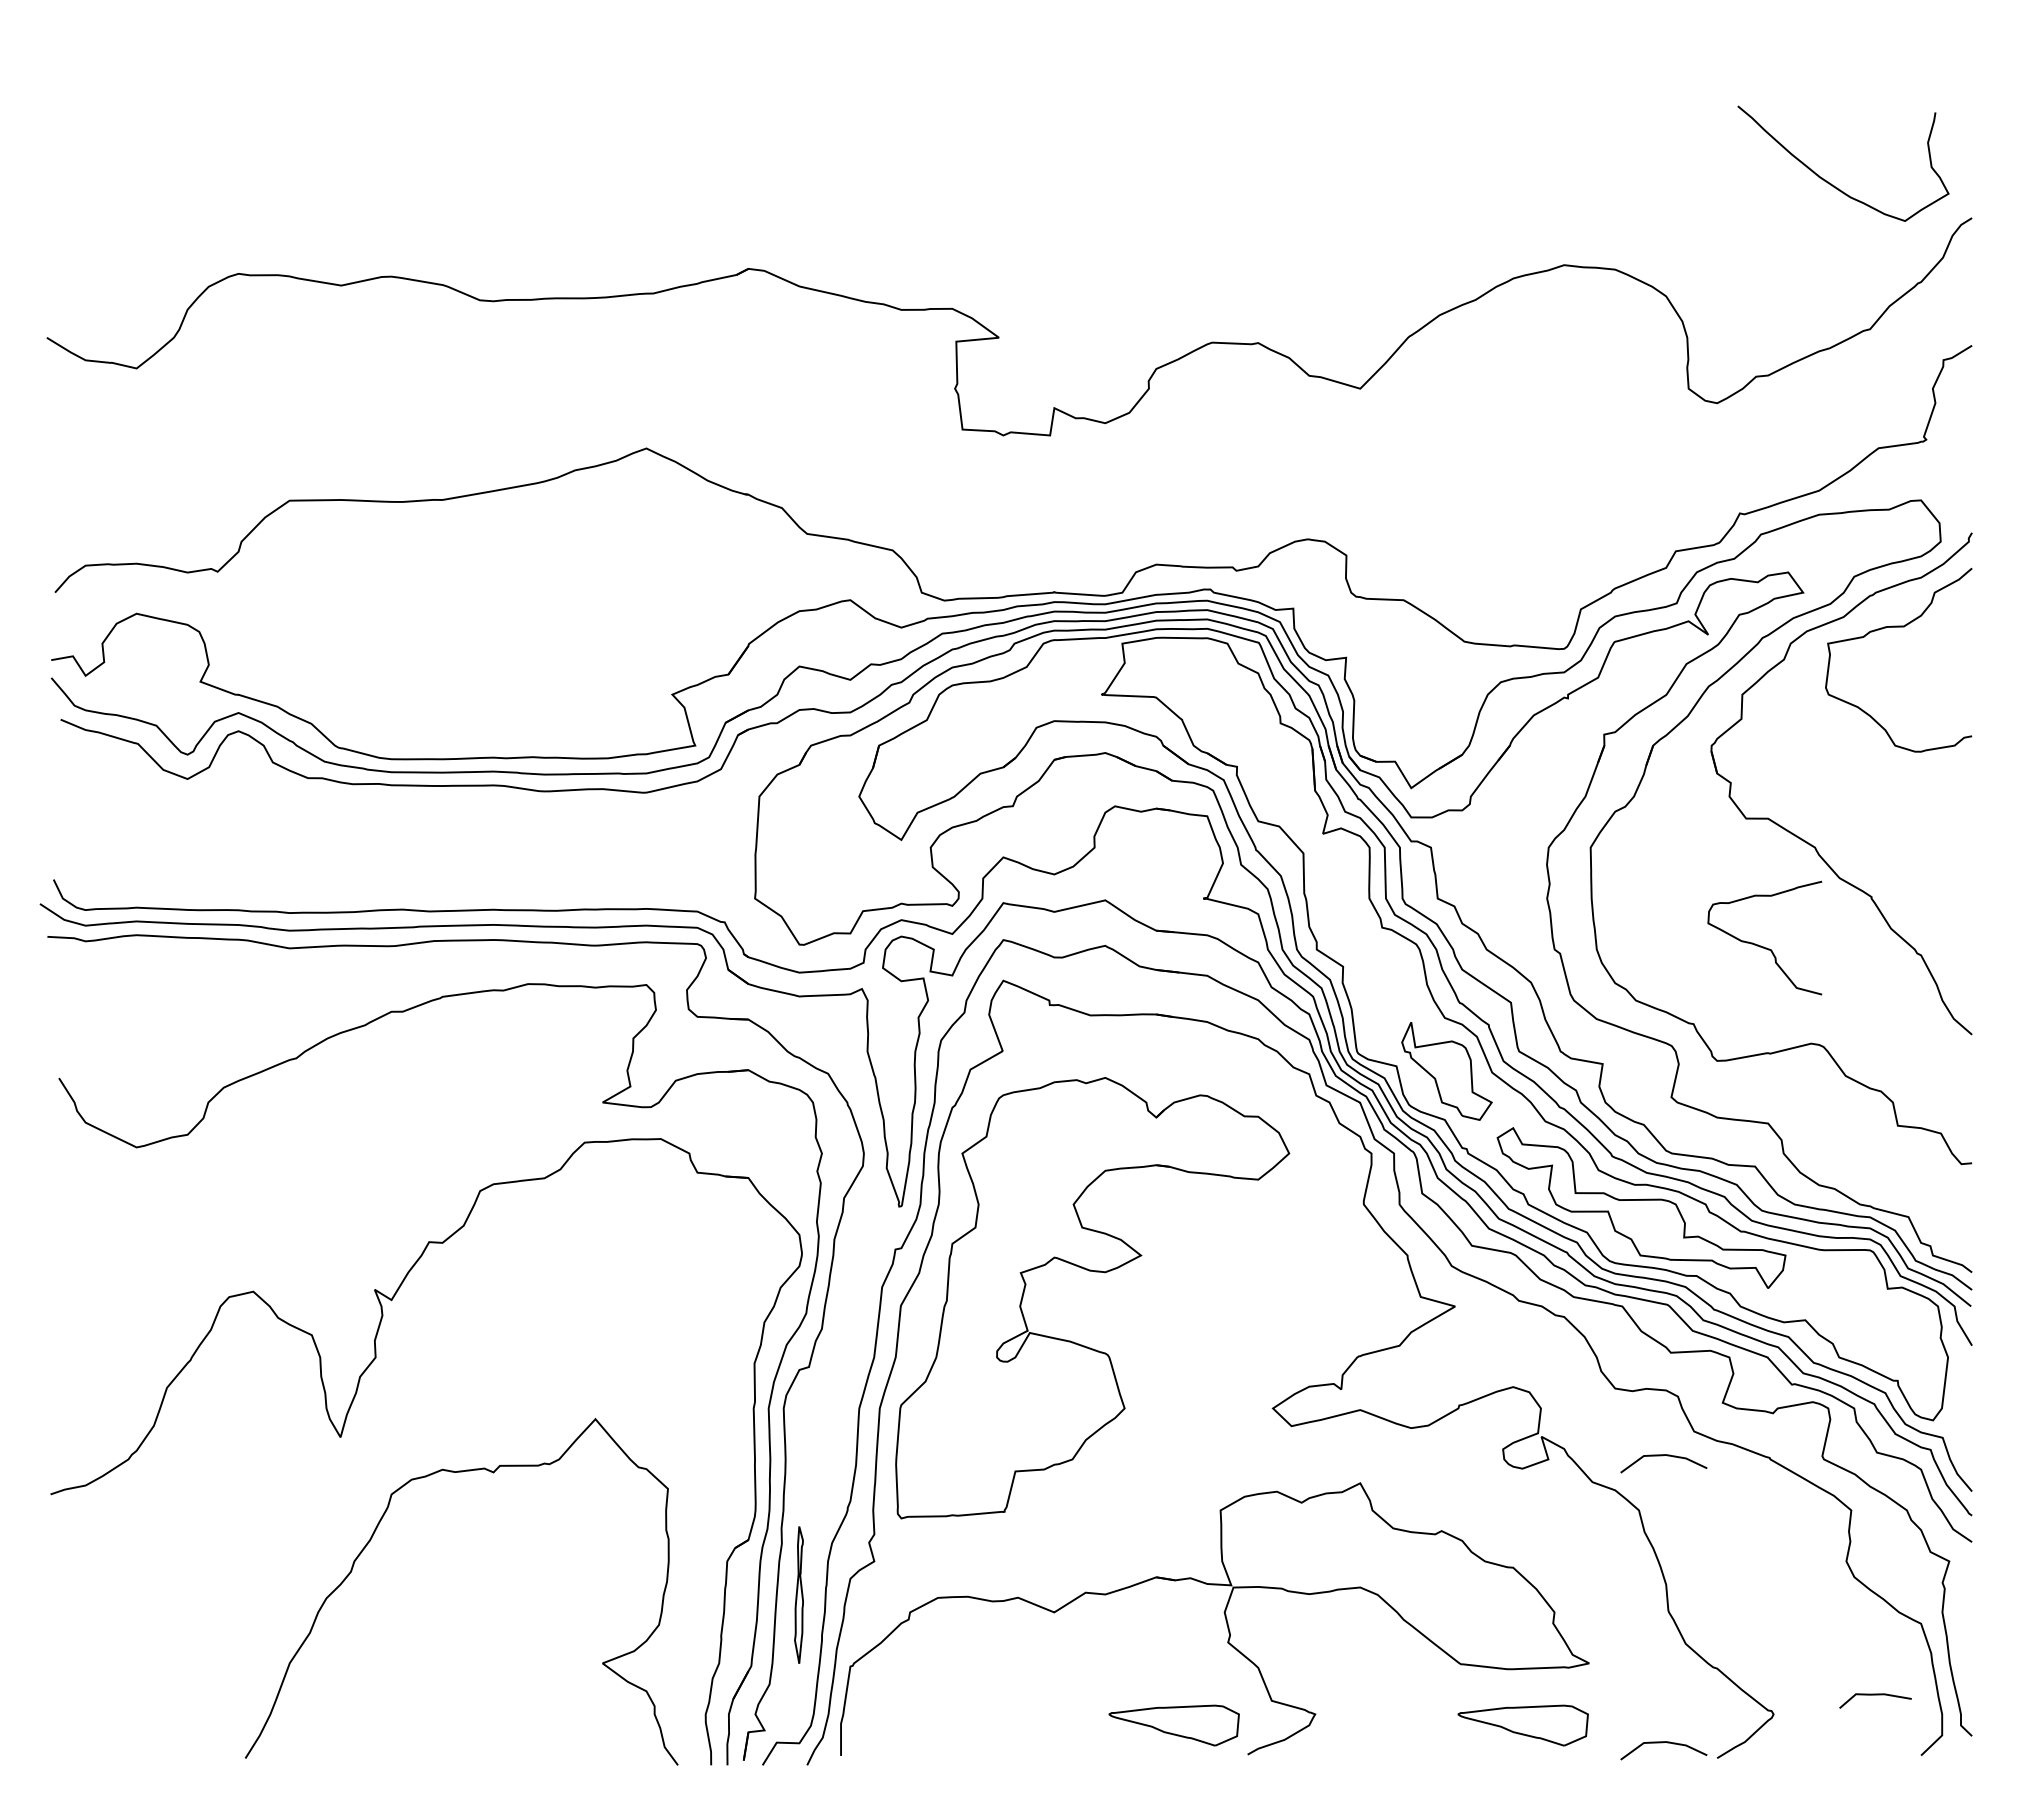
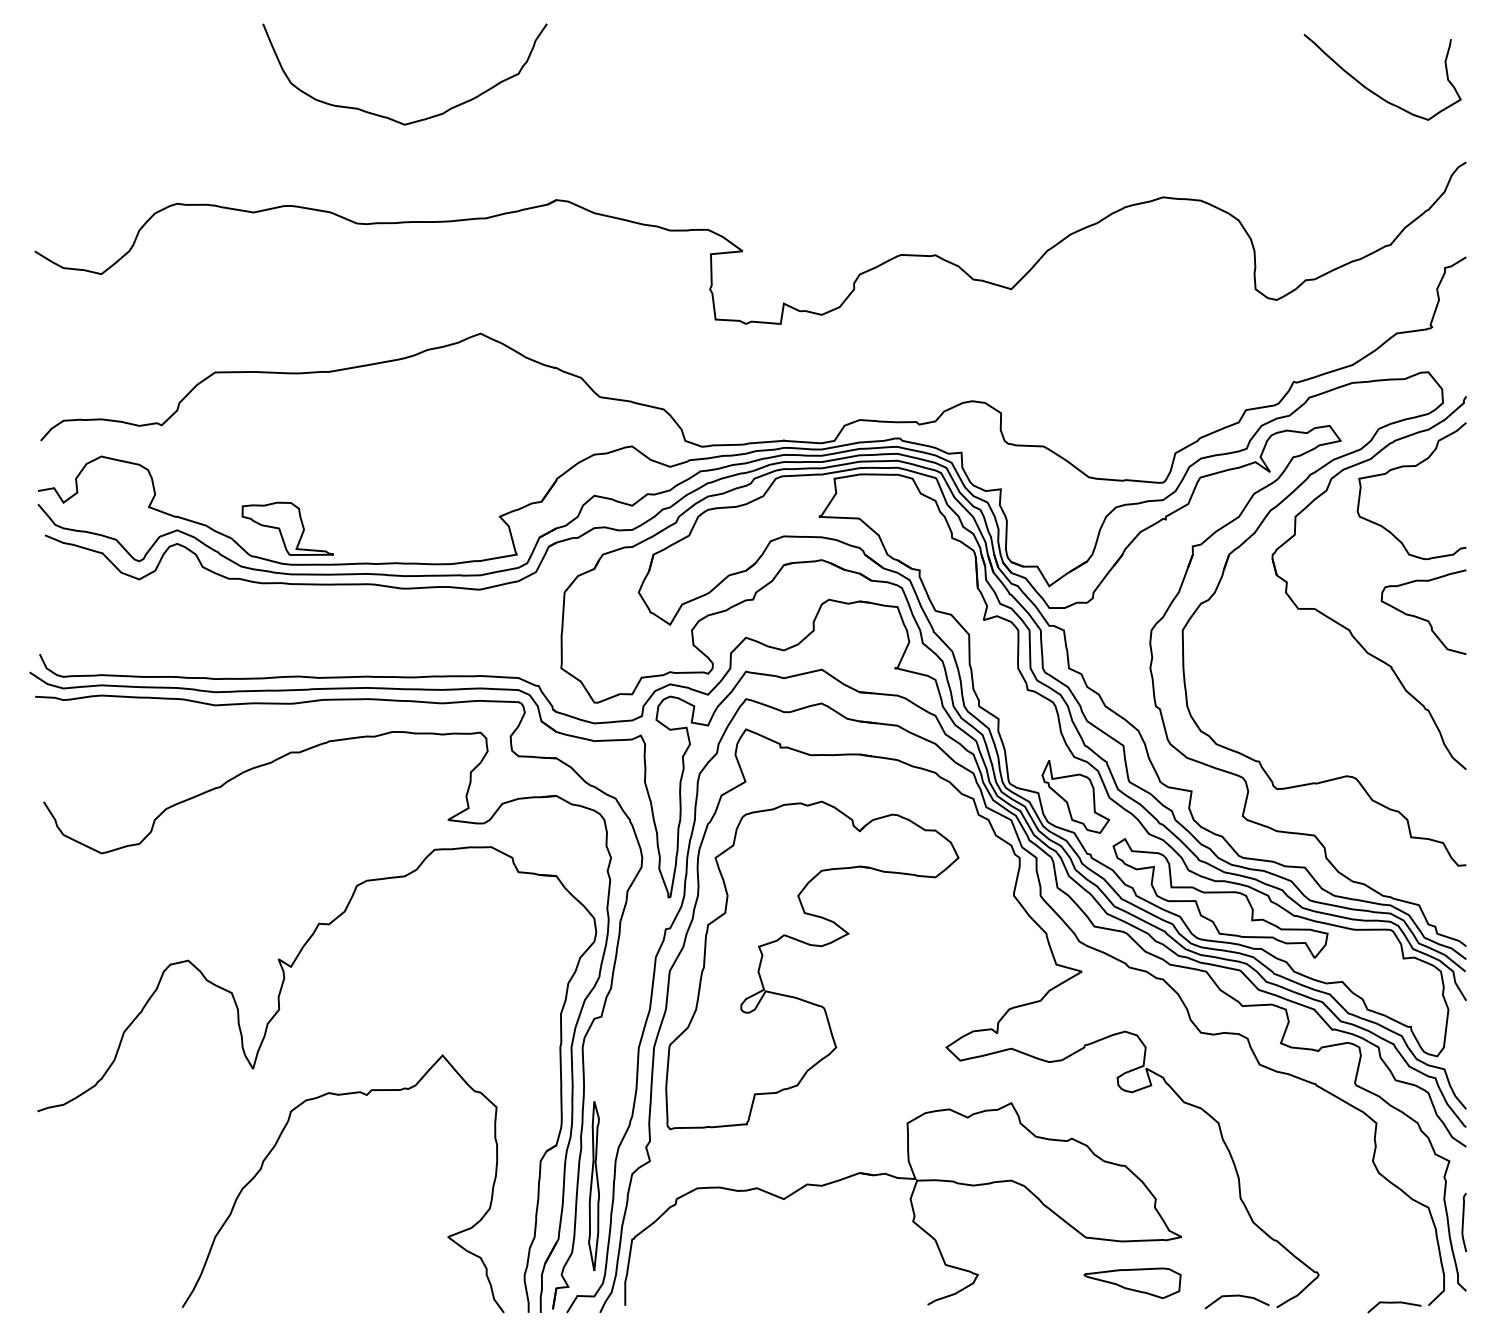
curve: (522, 157) -> (388, 117), added
curve: (1831, 183) -> (1373, 91), moved
part: (387, 710) -> (288, 528), added
curve: (1761, 945) -> (1421, 617), moved
line: (1663, 1456) -> (1236, 1083), removed
part: (798, 1594) -> (593, 1185), size x1.67
curve: (1968, 1643) -> (1463, 1222), added
line: (1875, 1695) -> (1394, 1303), moved
part: (1173, 1725) -> (872, 1283), removed

